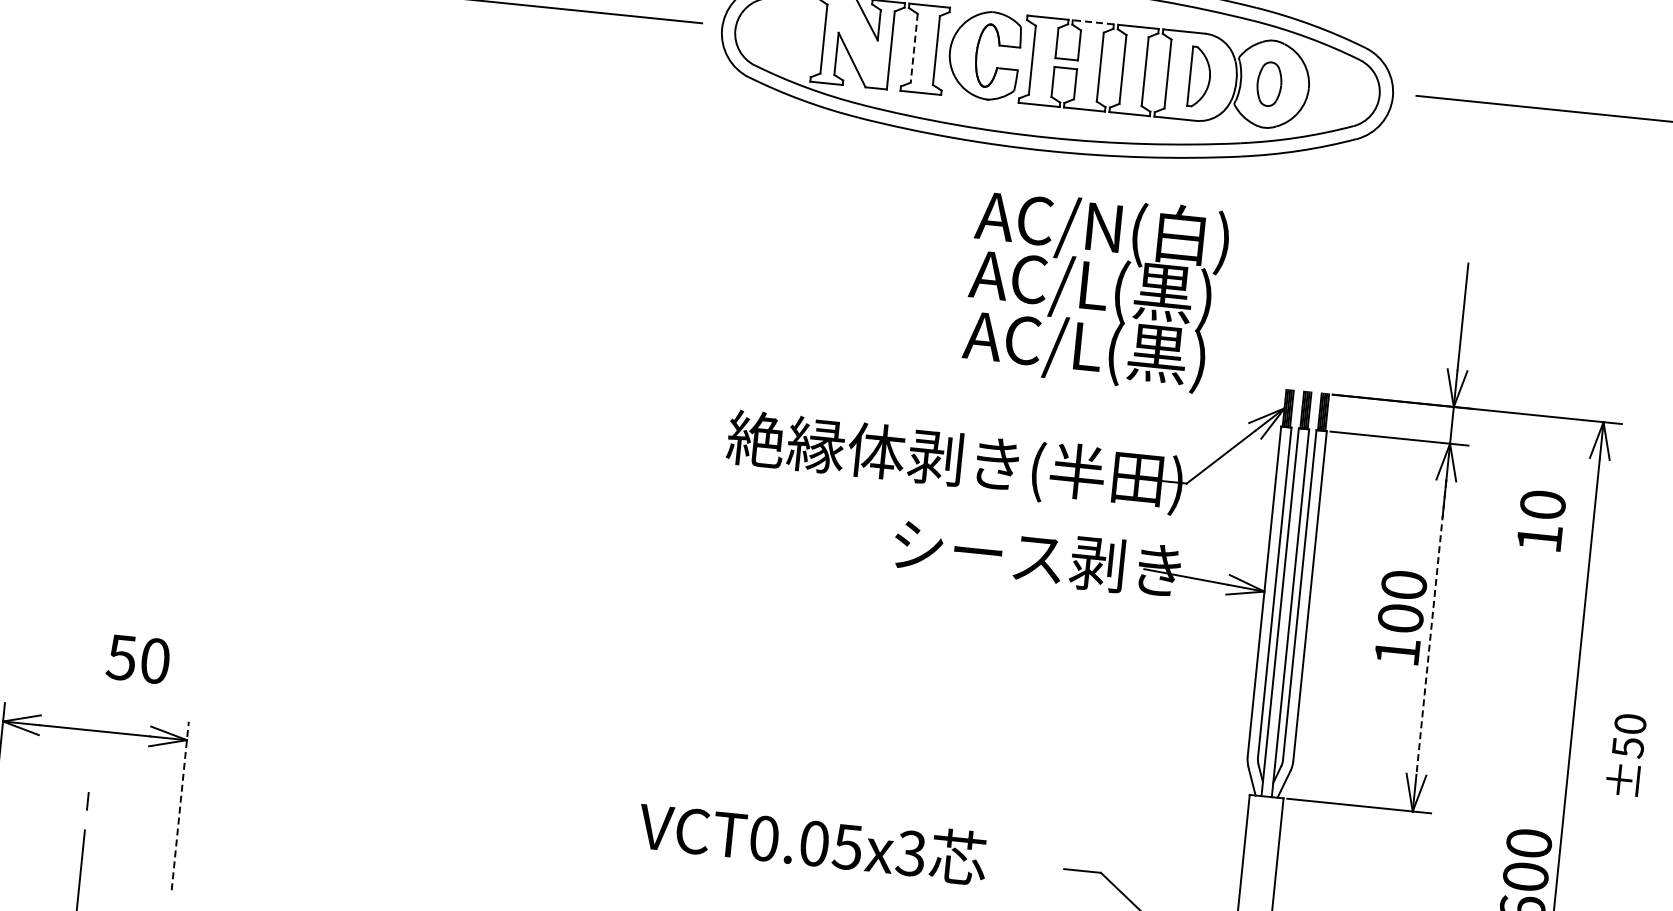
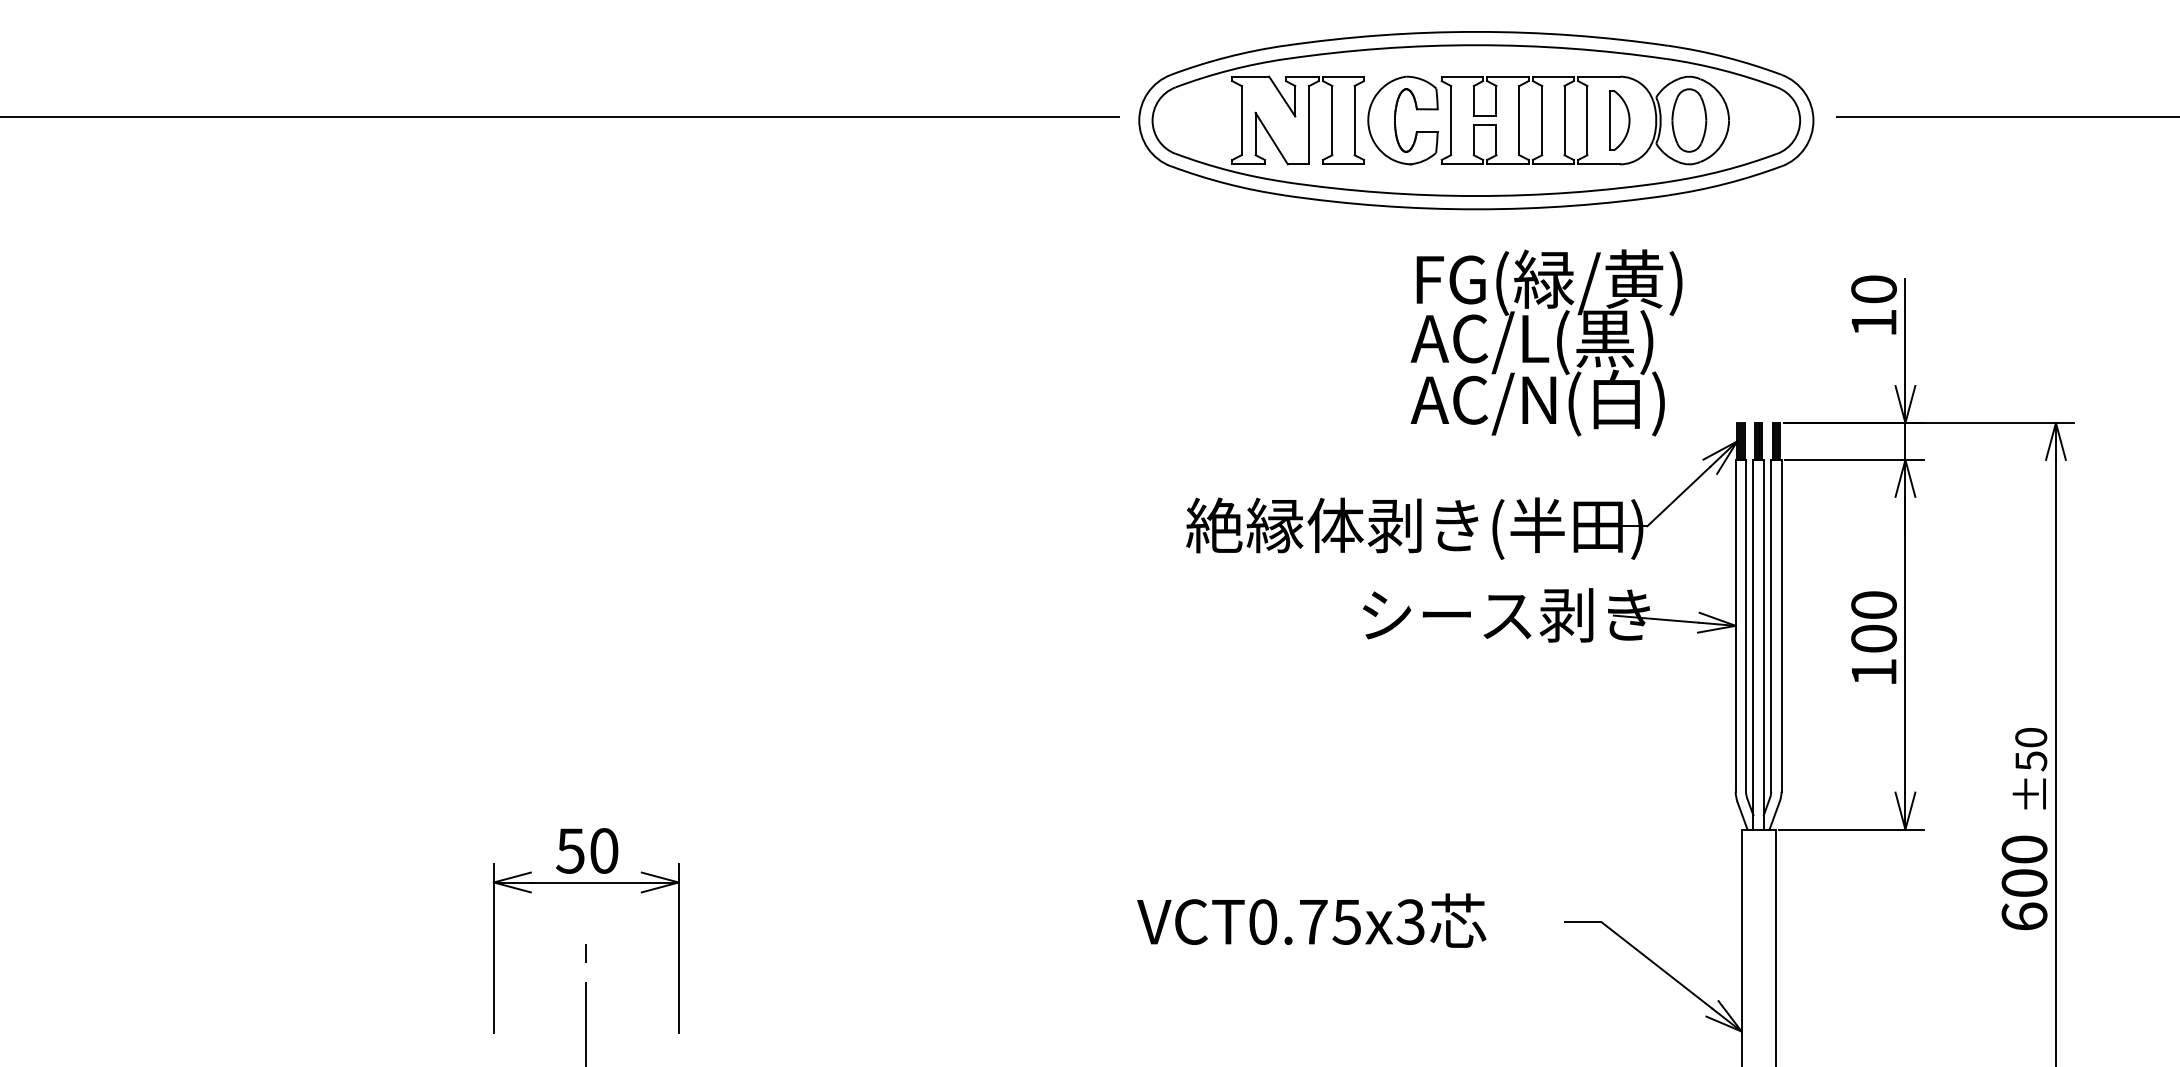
line: (1092, 22) -> (1507, 76), dashed -> solid
line: (914, 48) -> (1332, 120), dashed -> solid
part: (1269, 84) -> (1689, 120), size x1.43
text: (1110, 230) -> (1546, 282), AC/N(白) -> FG(緑/黄)
text: (1147, 355) -> (1595, 402), AC/L(黒) -> AC/N(白)
text: (1540, 519) -> (1873, 304), moved
line: (1431, 627) -> (1905, 644), dashed -> solid
text: (138, 658) -> (587, 850), moved
text: (1625, 754) -> (2029, 768), moved
line: (180, 805) -> (678, 948), dashed -> solid
text: (814, 843) -> (1313, 921), VCT0.05x3 -> VCT0.75x3

